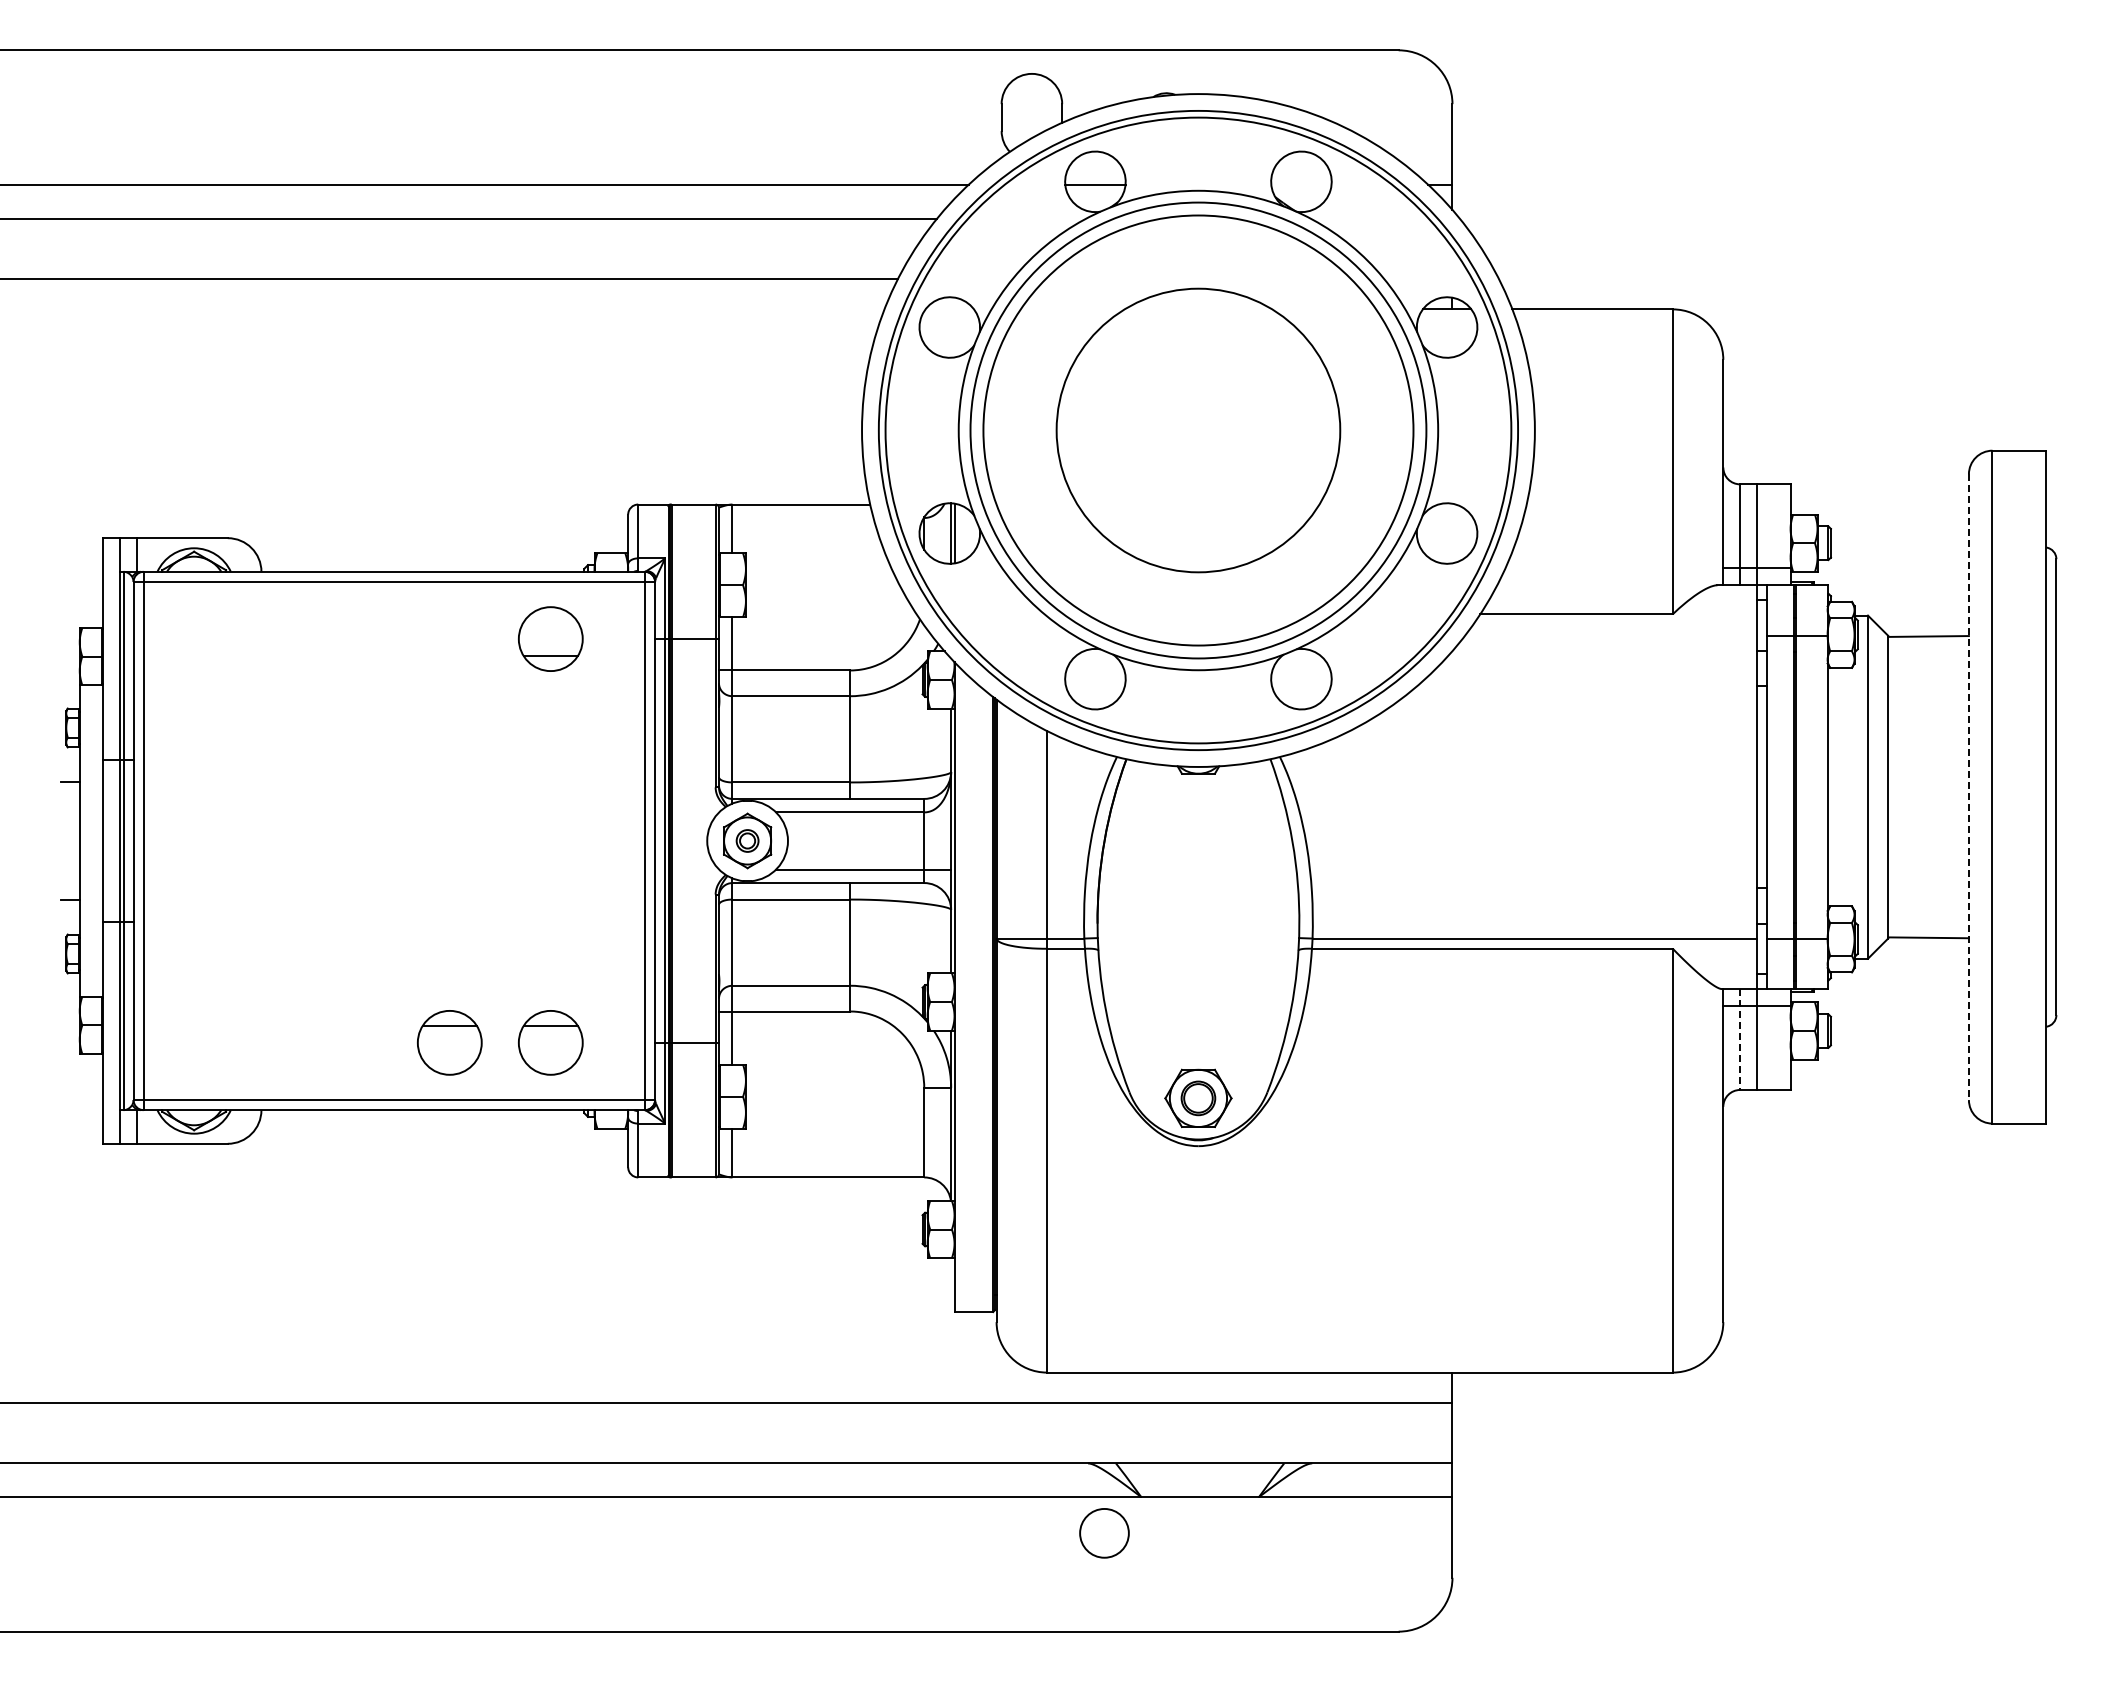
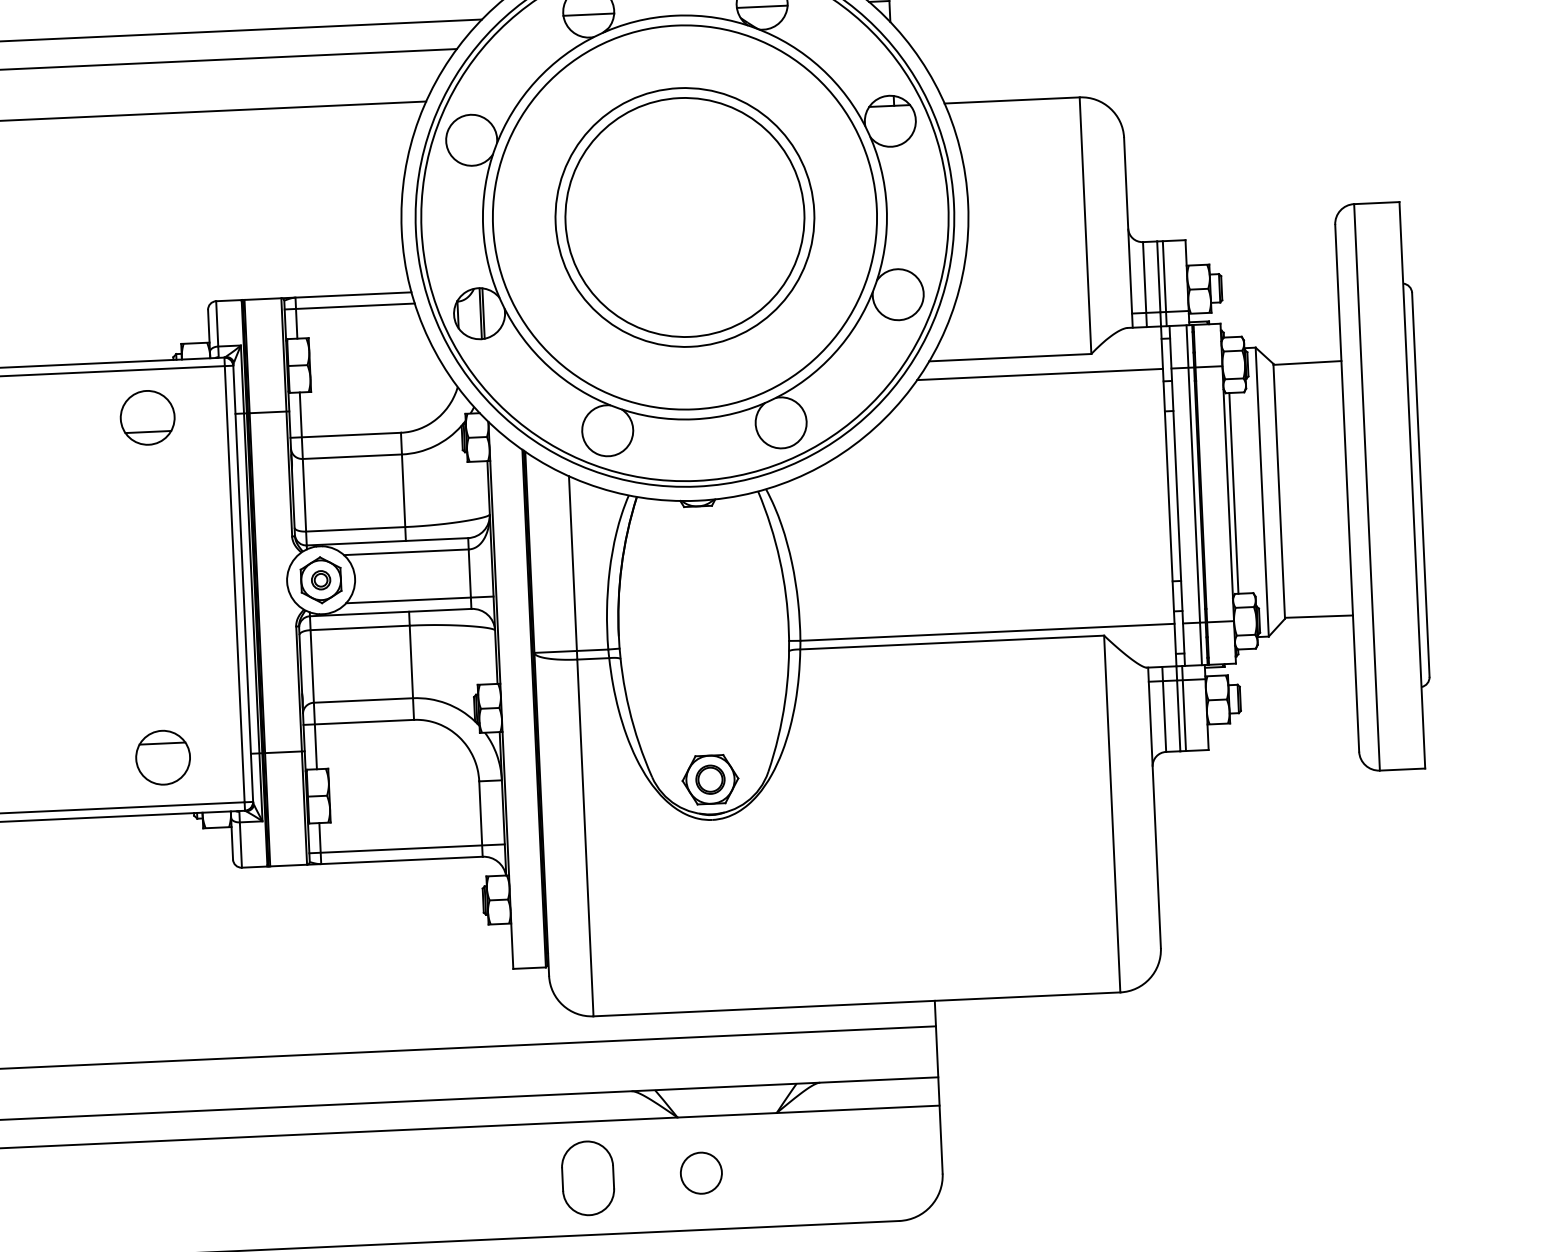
line: (1301, 184) -> (762, 6), added
circle: (1198, 430) -> (684, 217), size x0.71
line: (796, 518) -> (349, 306), added
line: (1763, 534) -> (1164, 283), added
line: (1610, 635) -> (1039, 374), added
line: (1834, 786) -> (1234, 492), added
line: (1787, 787) -> (1194, 495), added
line: (1968, 787) -> (1346, 488), dashed -> solid
line: (1763, 1039) -> (1183, 708), added
line: (1740, 1040) -> (1164, 710), dashed -> solid
part: (449, 1042) -> (77, 761), removed
line: (835, 1163) -> (407, 848), added
circle: (1104, 1533) -> (701, 1173), moved
part: (1031, 1563) -> (587, 1177), added

